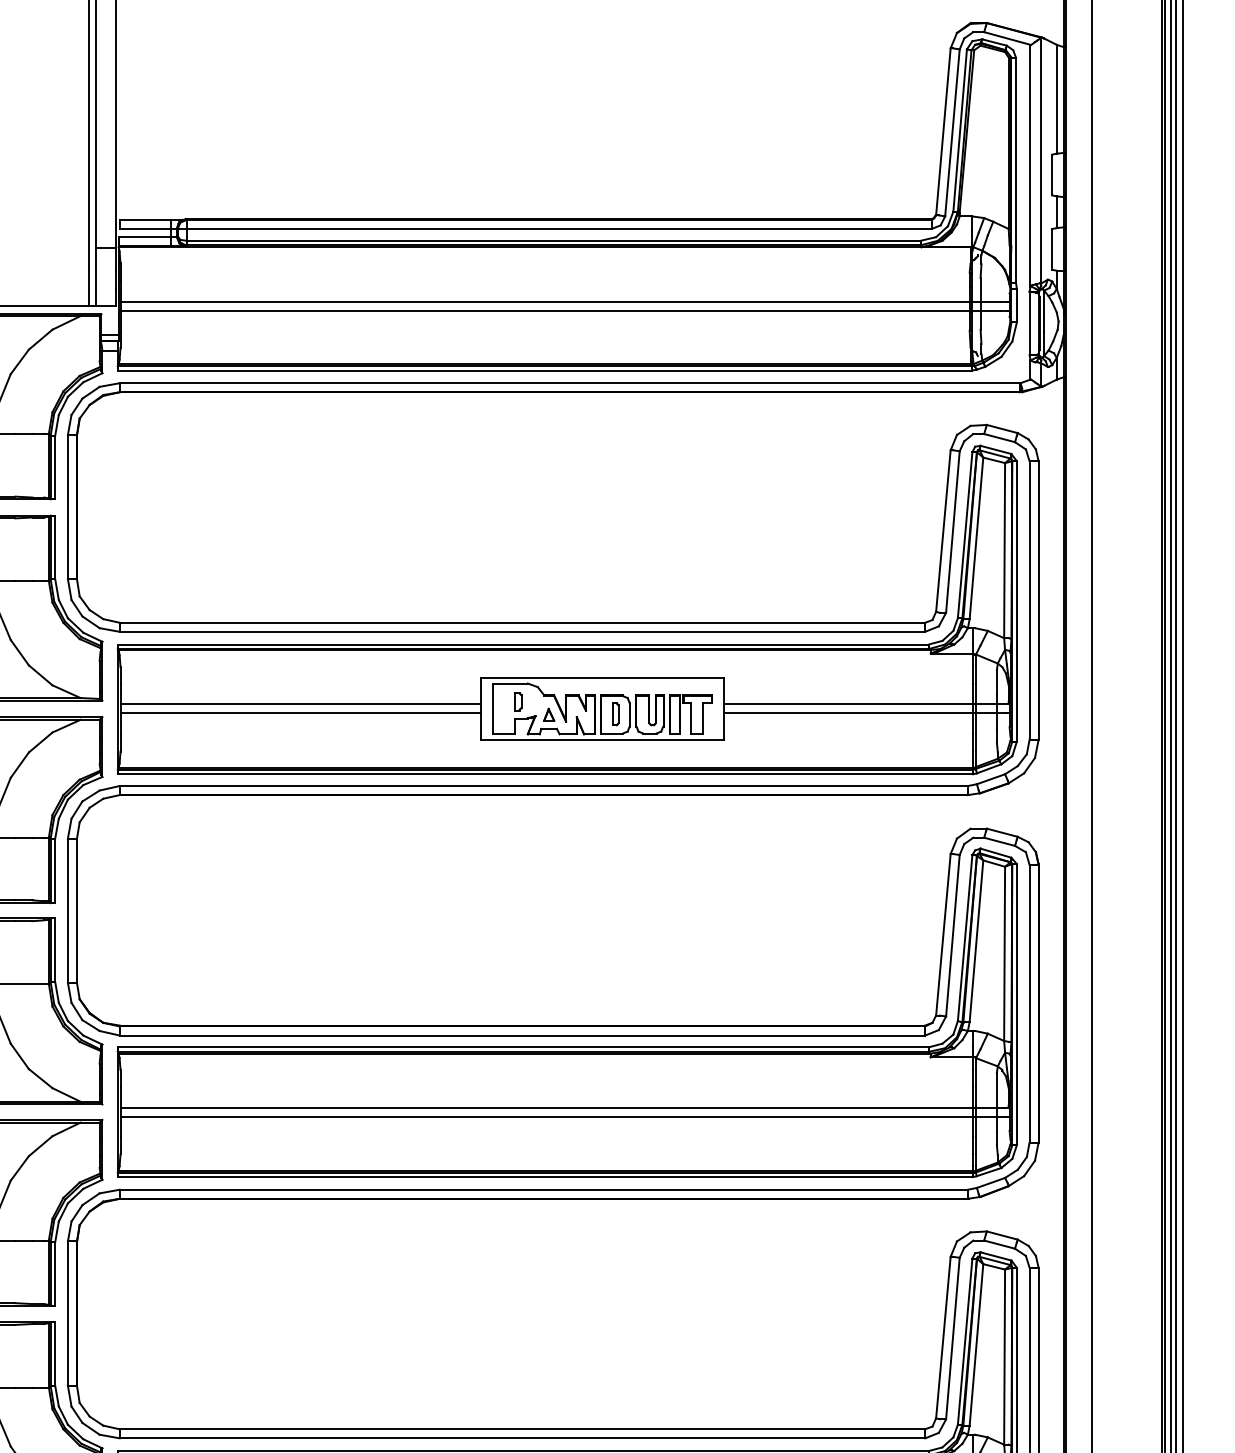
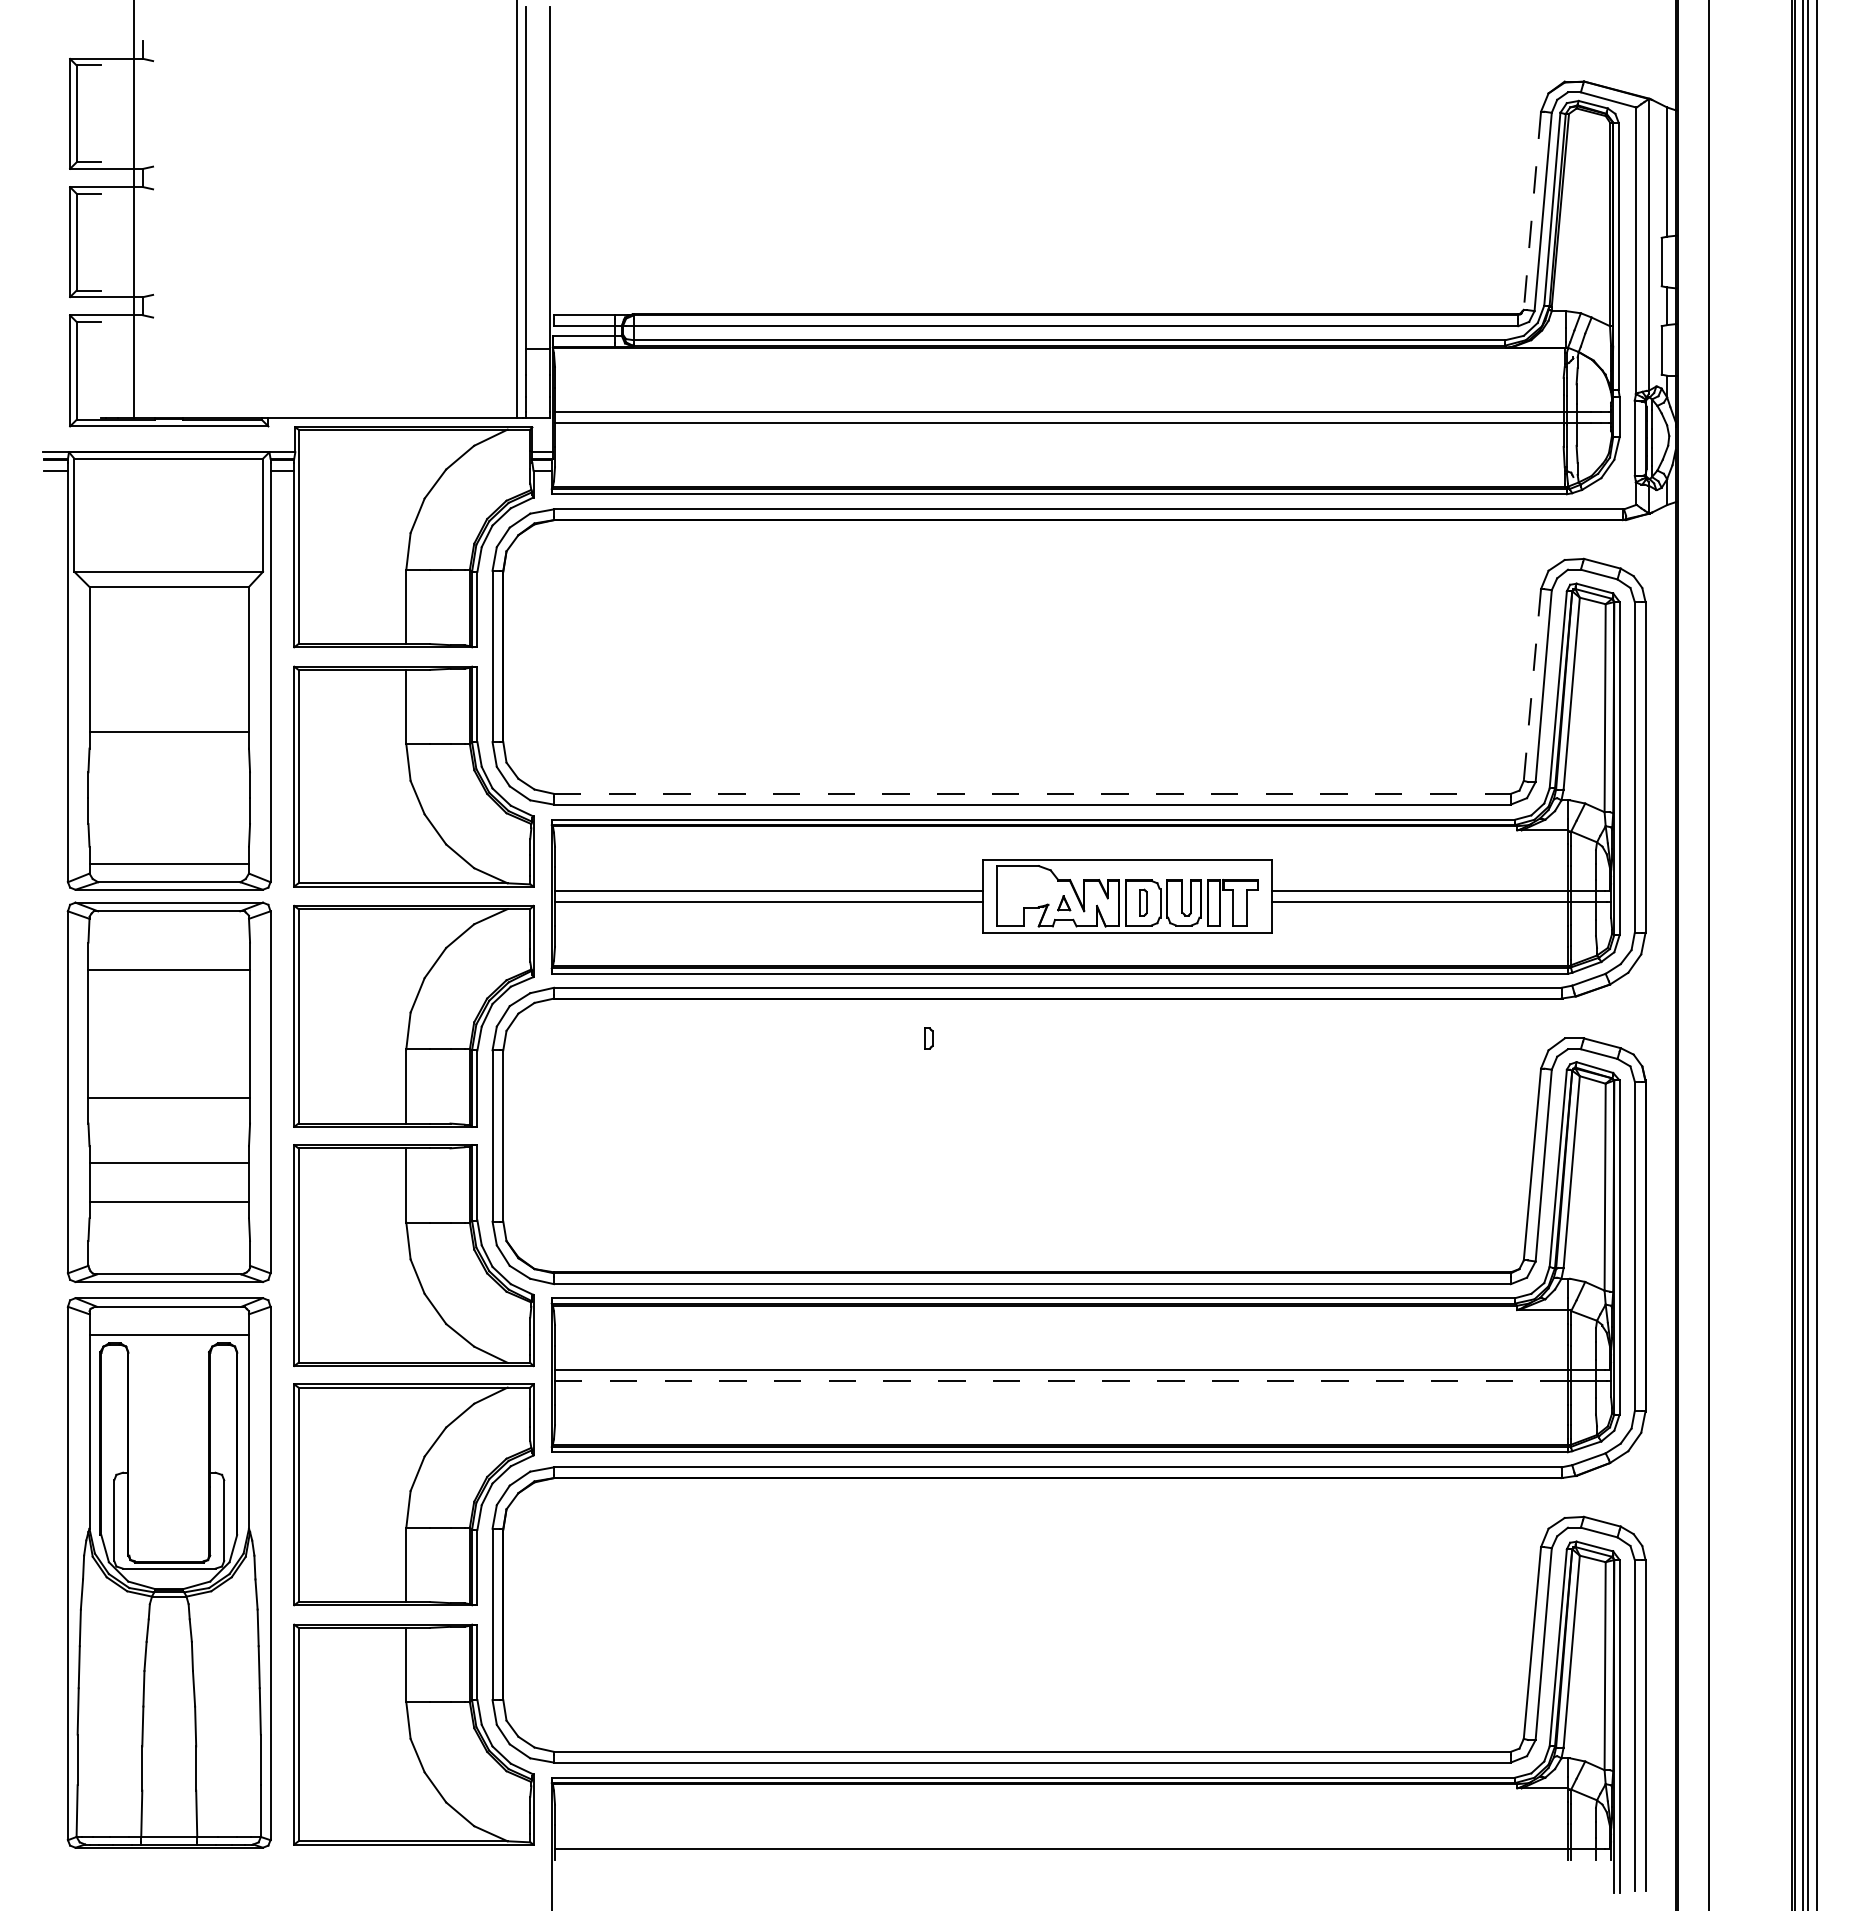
line: (943, 131) -> (1532, 210), solid -> dashed
line: (943, 531) -> (1532, 685), solid -> dashed
line: (522, 622) -> (1032, 793), solid -> dashed
part: (518, 701) -> (928, 1038), moved
line: (547, 1117) -> (1062, 1381), solid -> dashed

